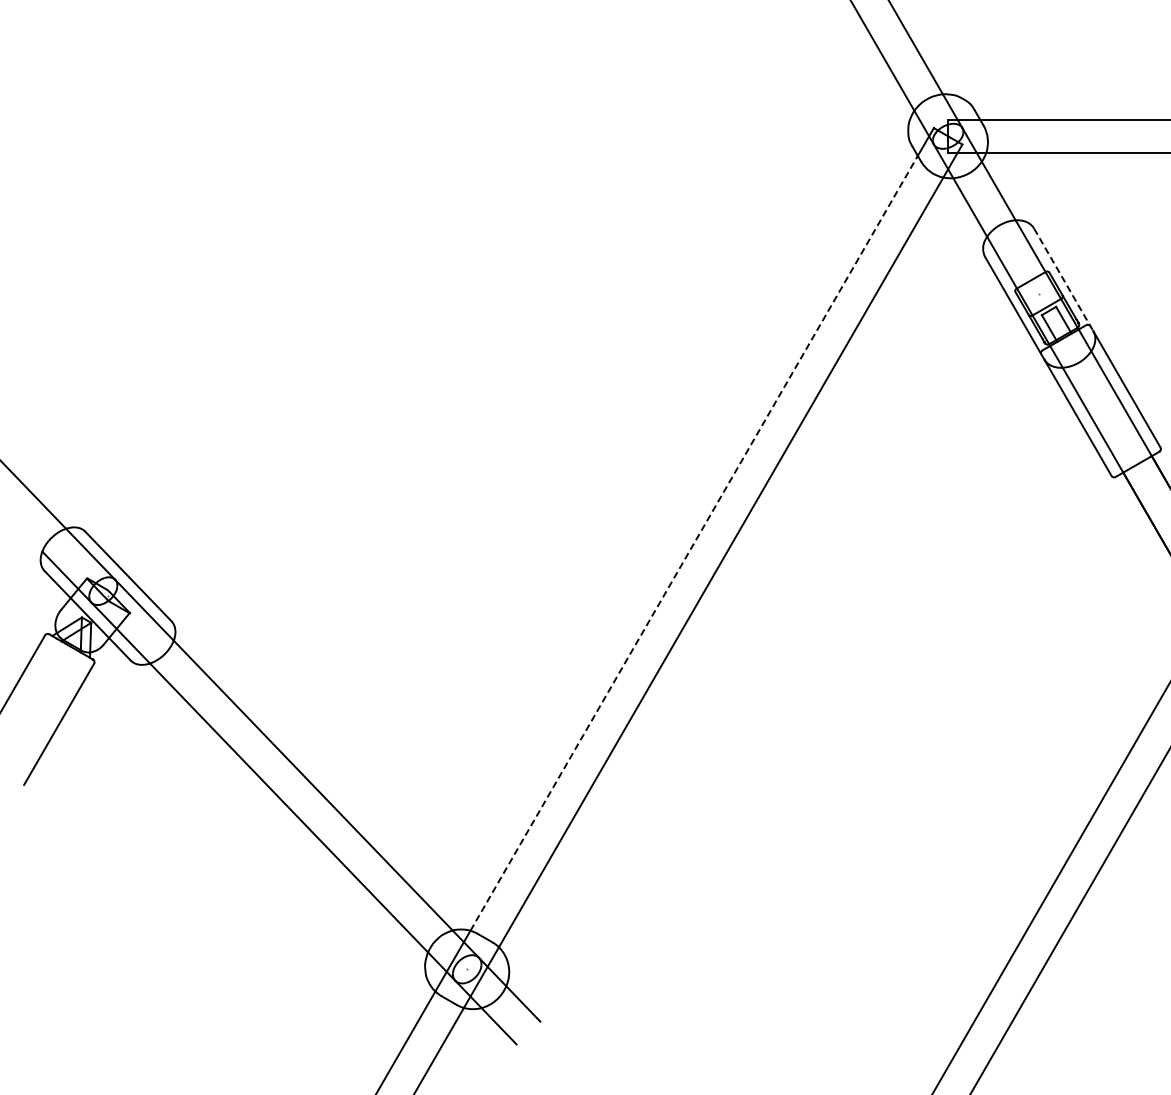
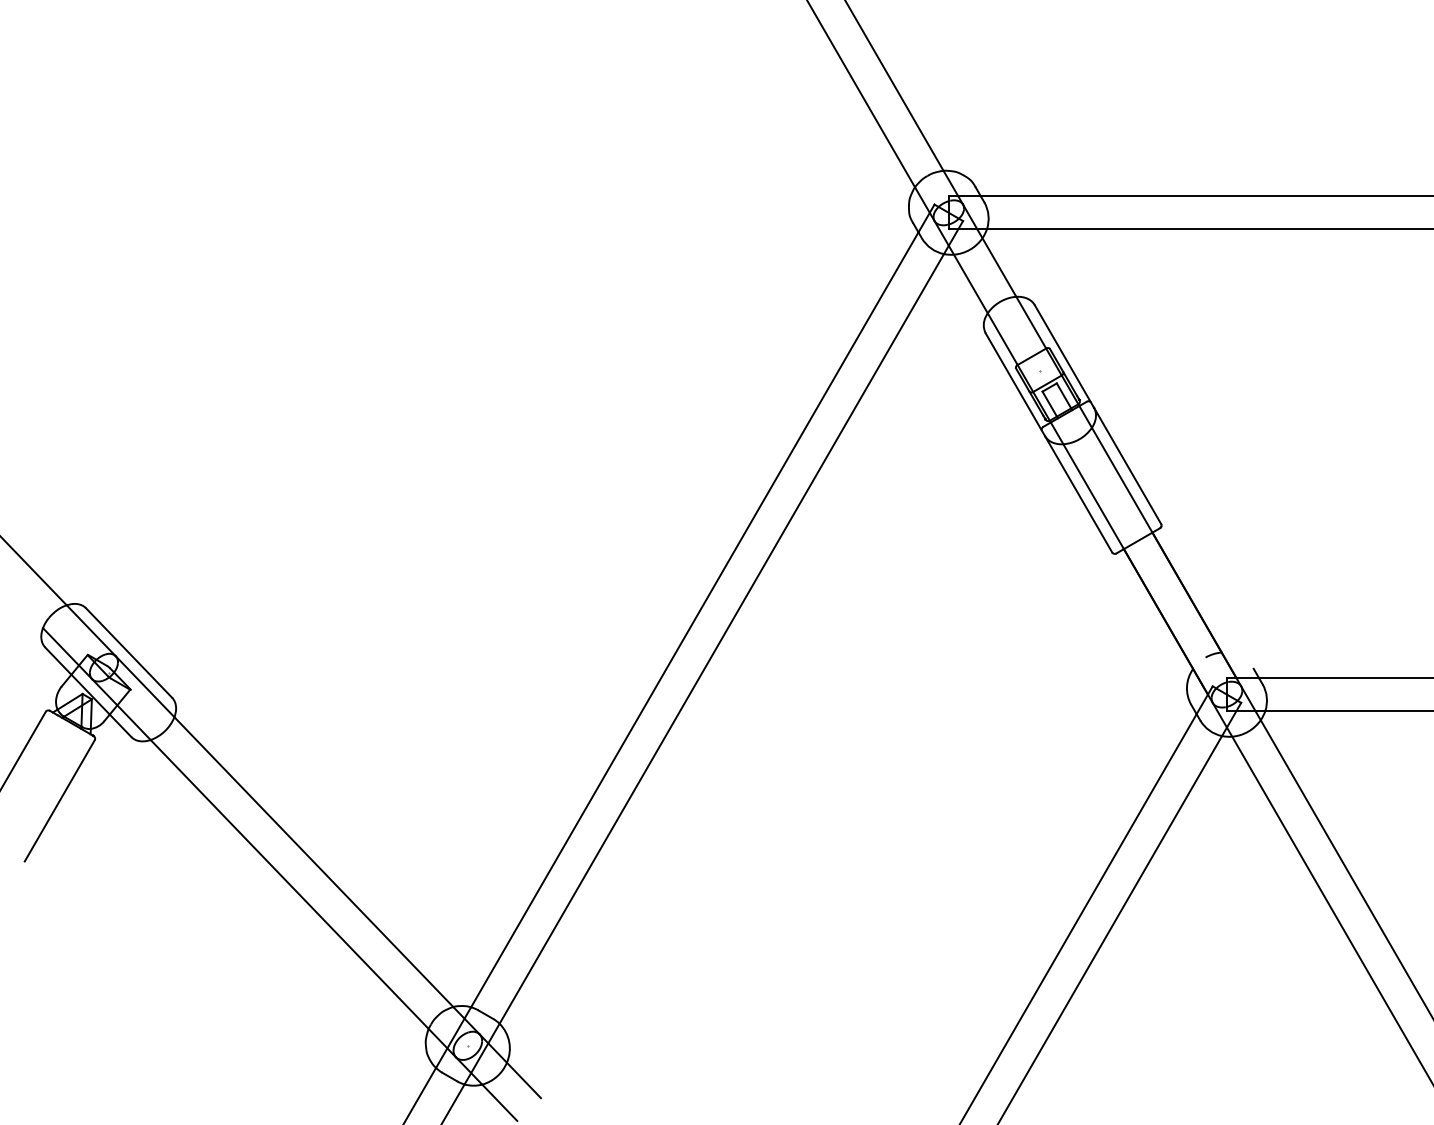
line: (1063, 279) -> (1064, 356), dashed -> solid
line: (694, 542) -> (695, 619), dashed -> solid

